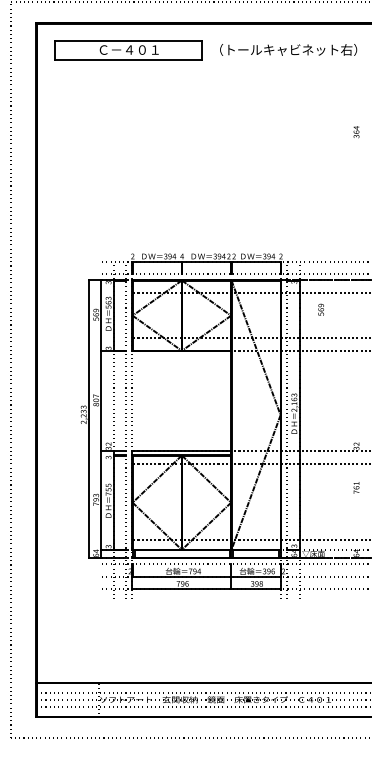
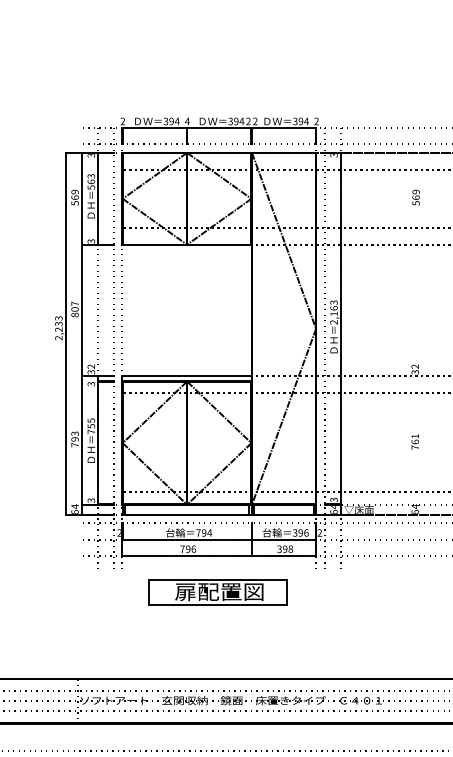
text: (320, 309) -> (415, 197), moved
text: (356, 487) -> (415, 441), moved
part: (205, 616) -> (217, 591), added

